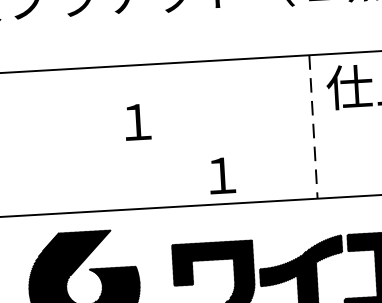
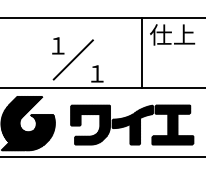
line: (313, 127) -> (142, 53), dashed -> solid
line: (168, 148) -> (72, 59), added

